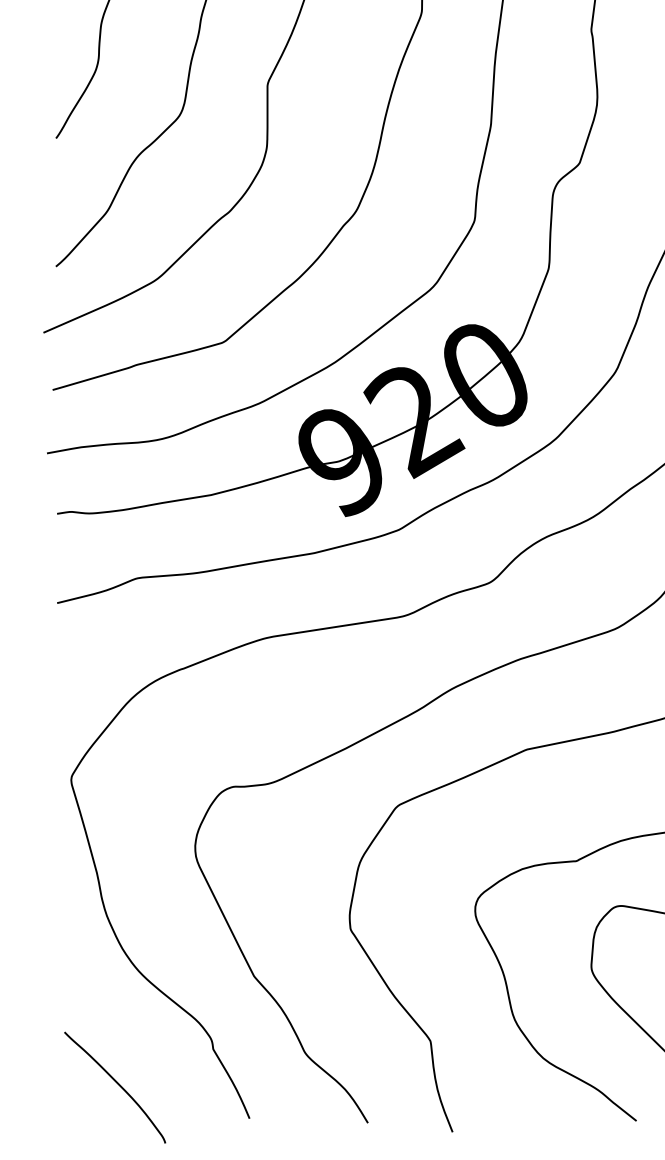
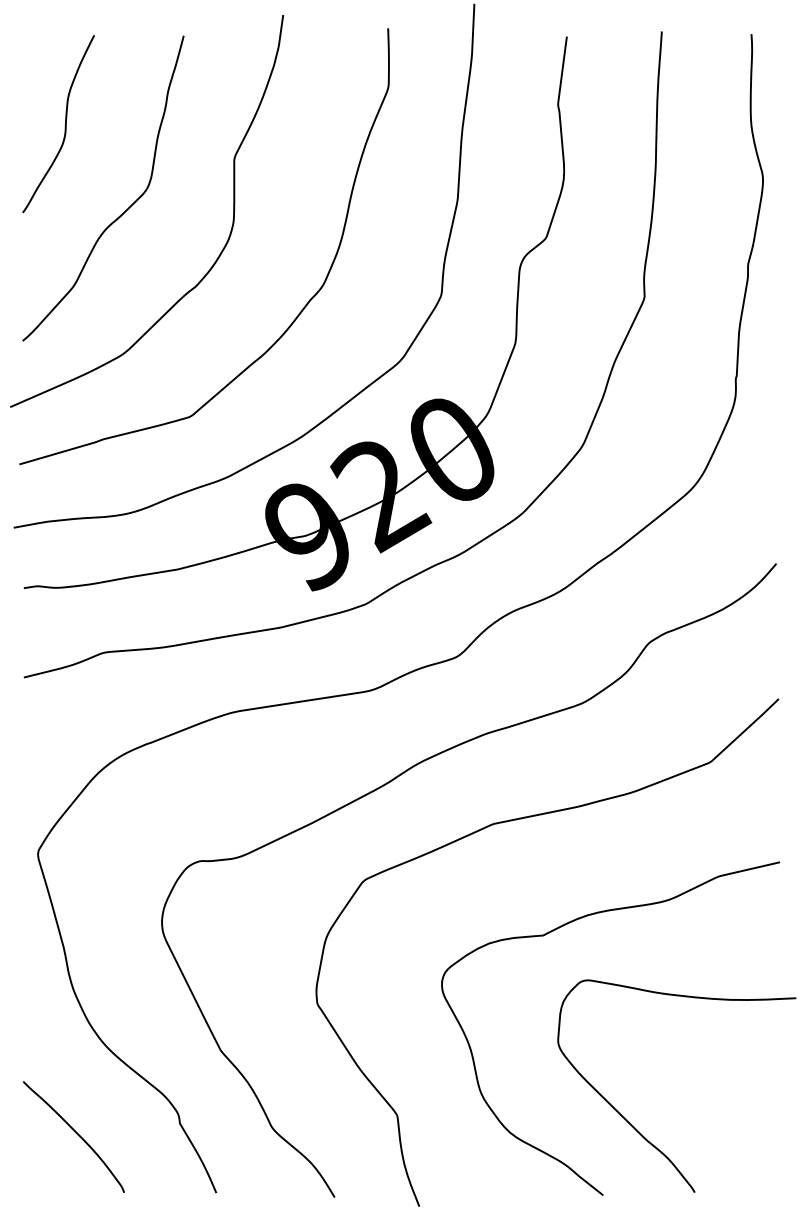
curve: (116, 1084) -> (75, 1133), moved

